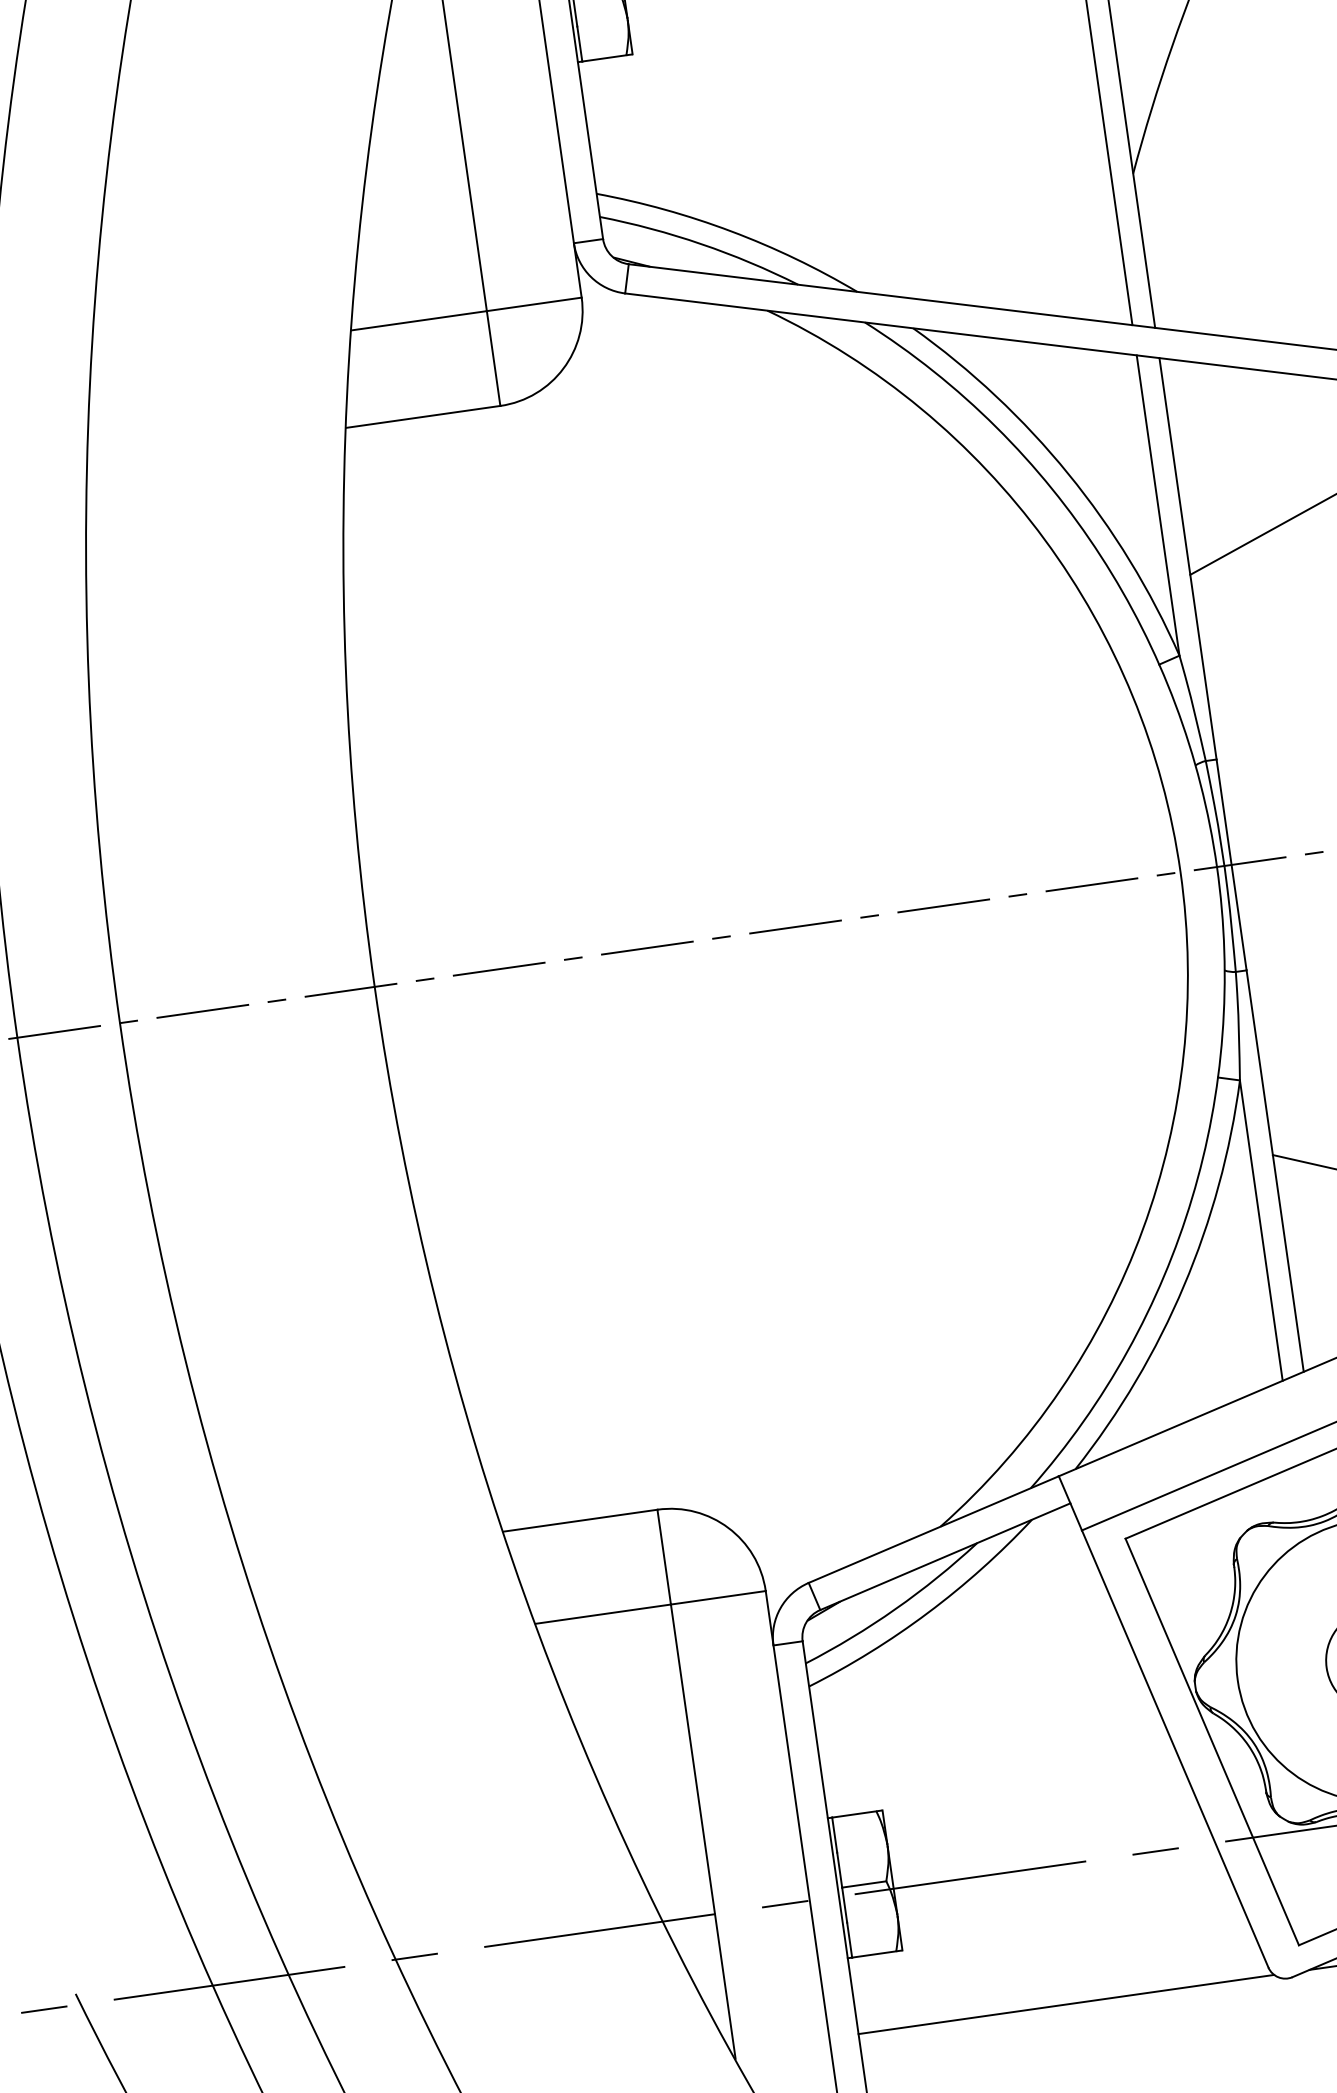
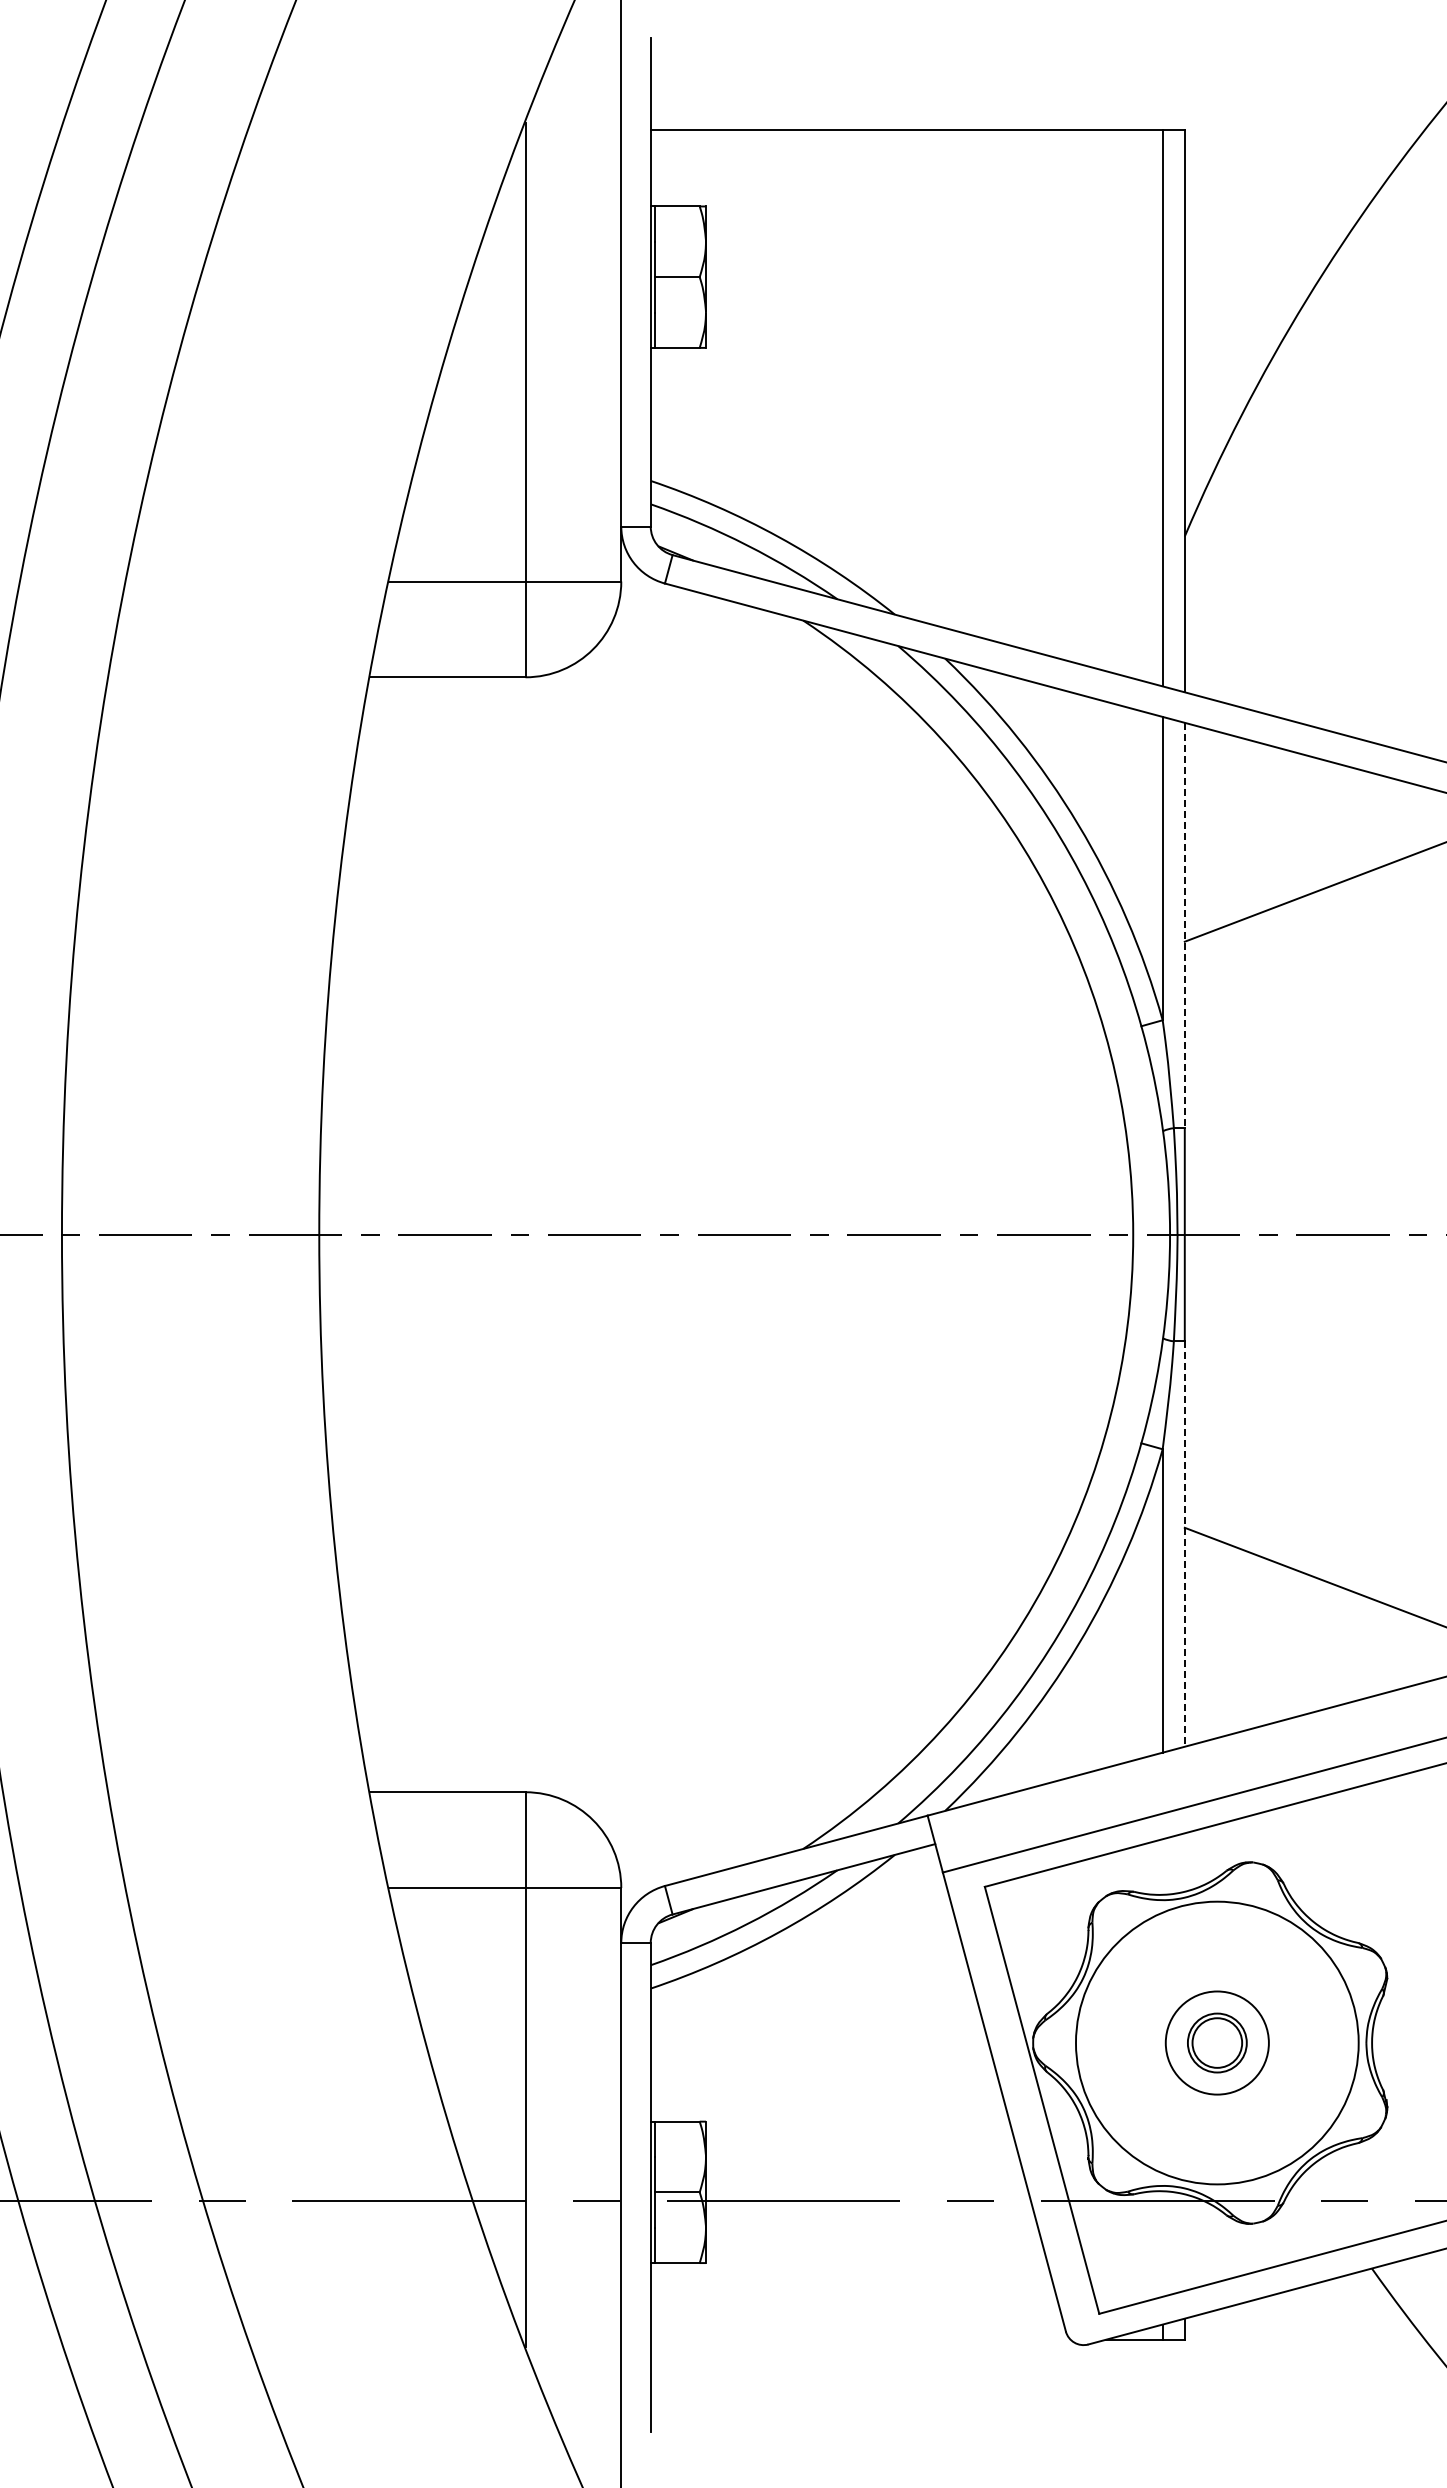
line: (1187, 558) -> (1184, 925), solid -> dashed
line: (1274, 1171) -> (1184, 1544), solid -> dashed
line: (1066, 2004) -> (860, 2339), removed

